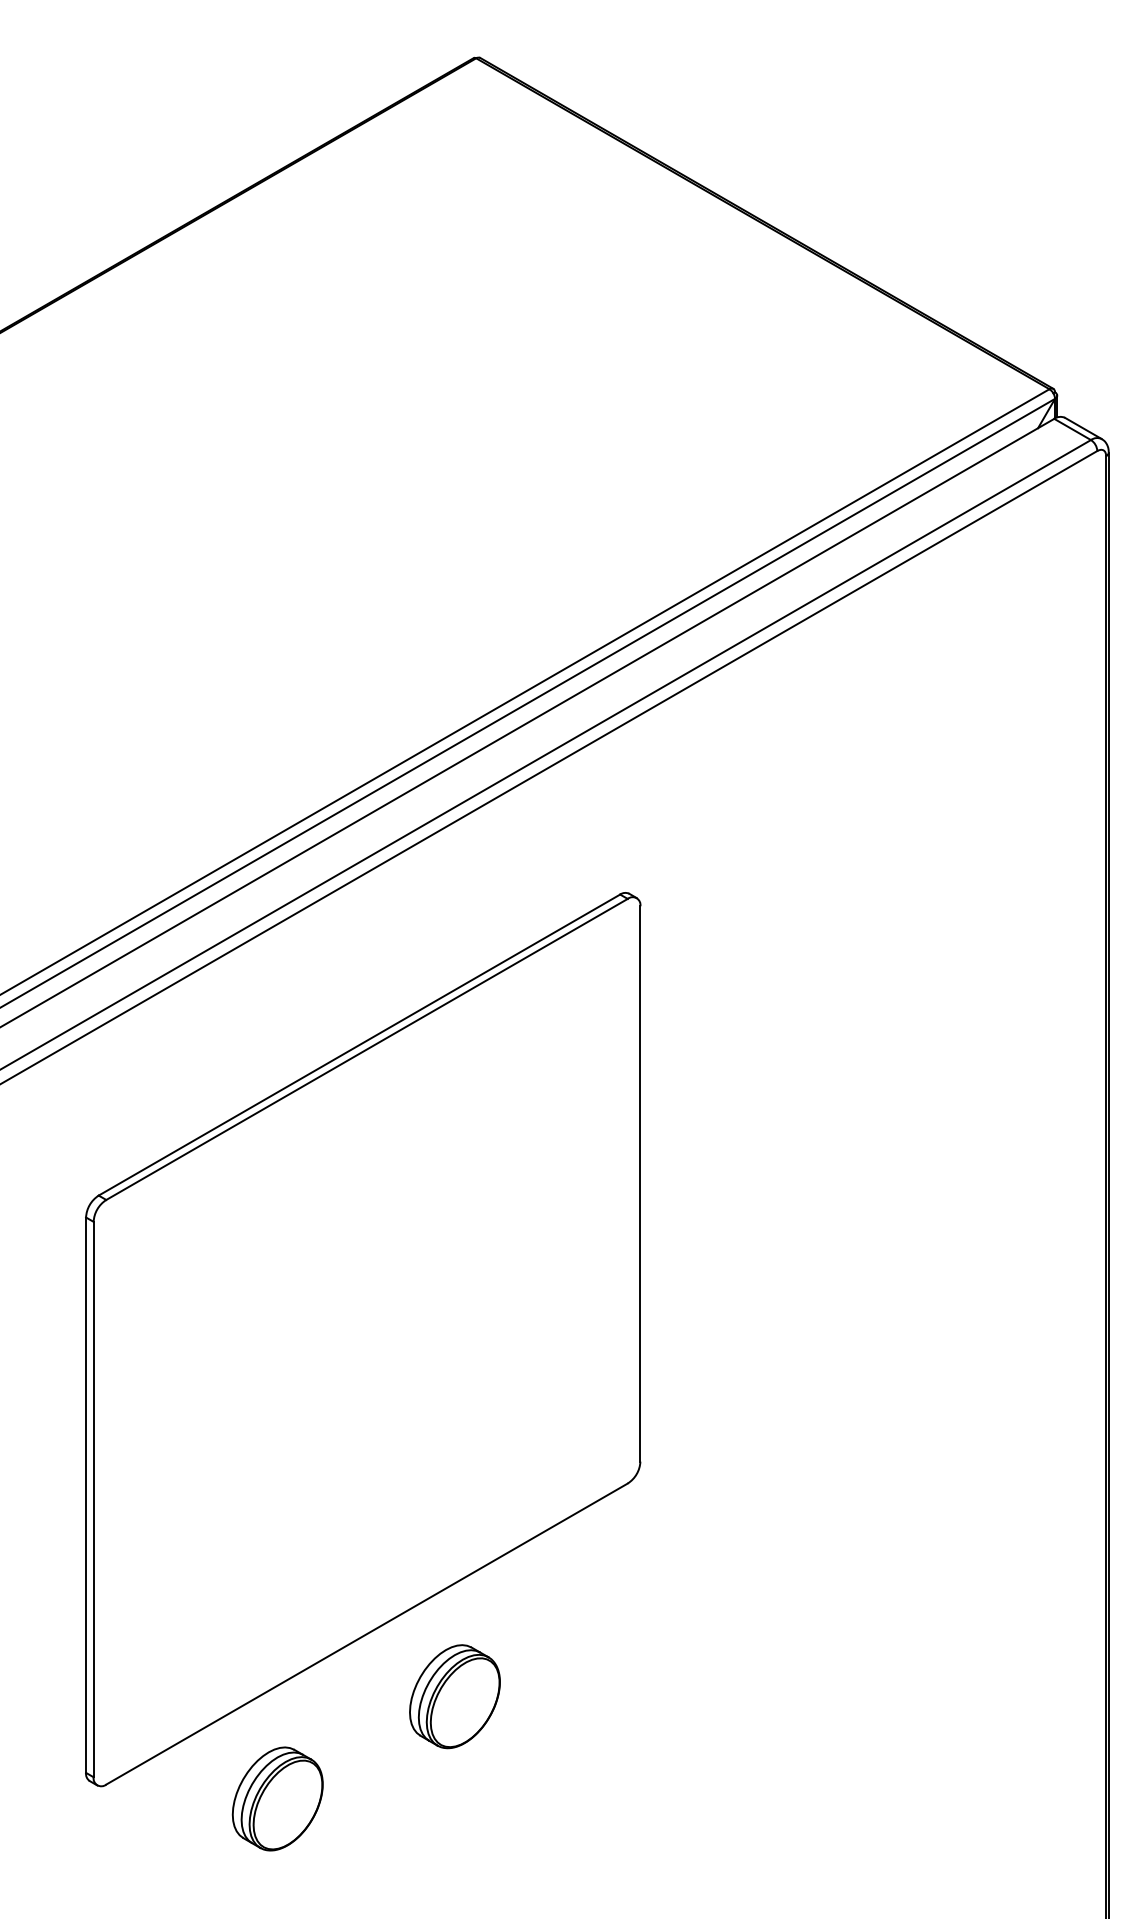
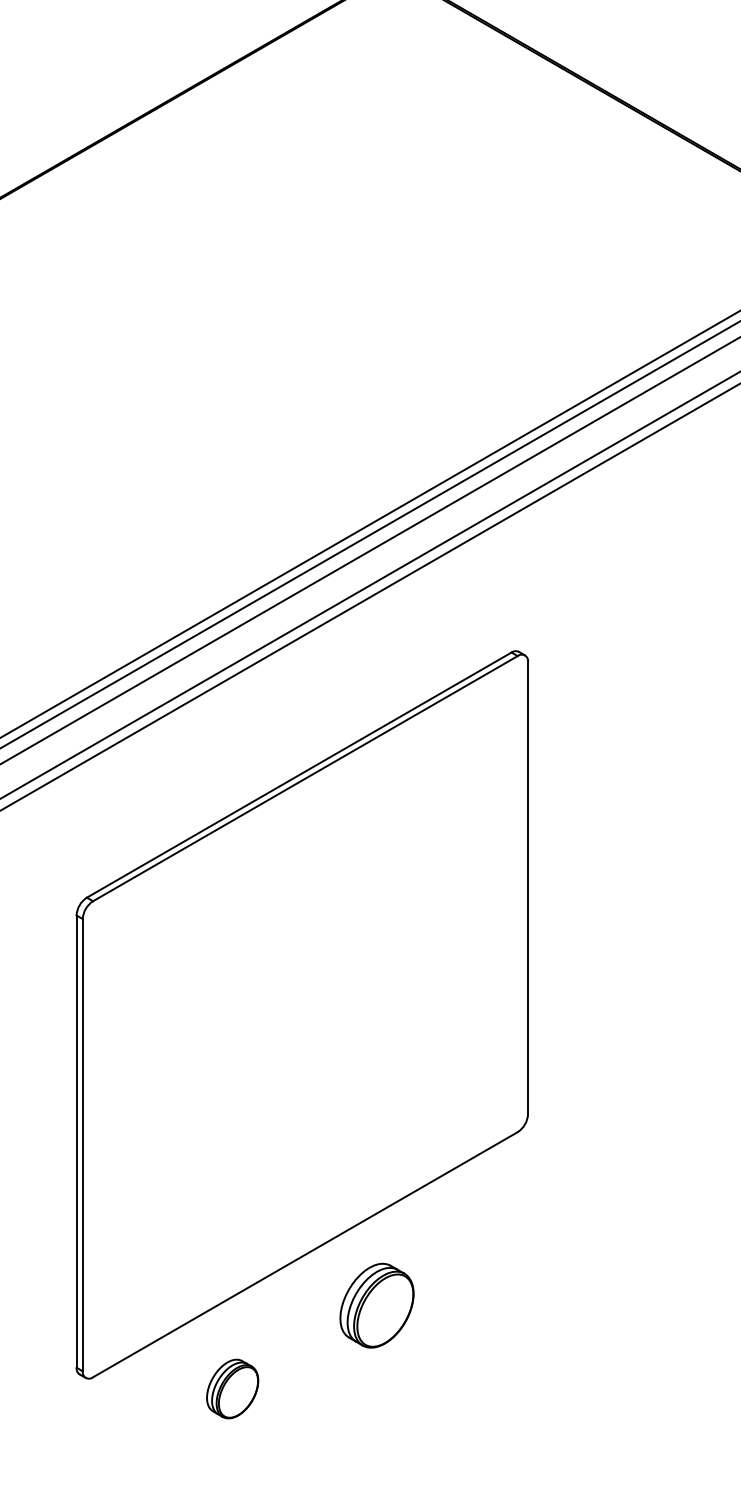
part: (277, 1798) -> (232, 1388), size x0.7

